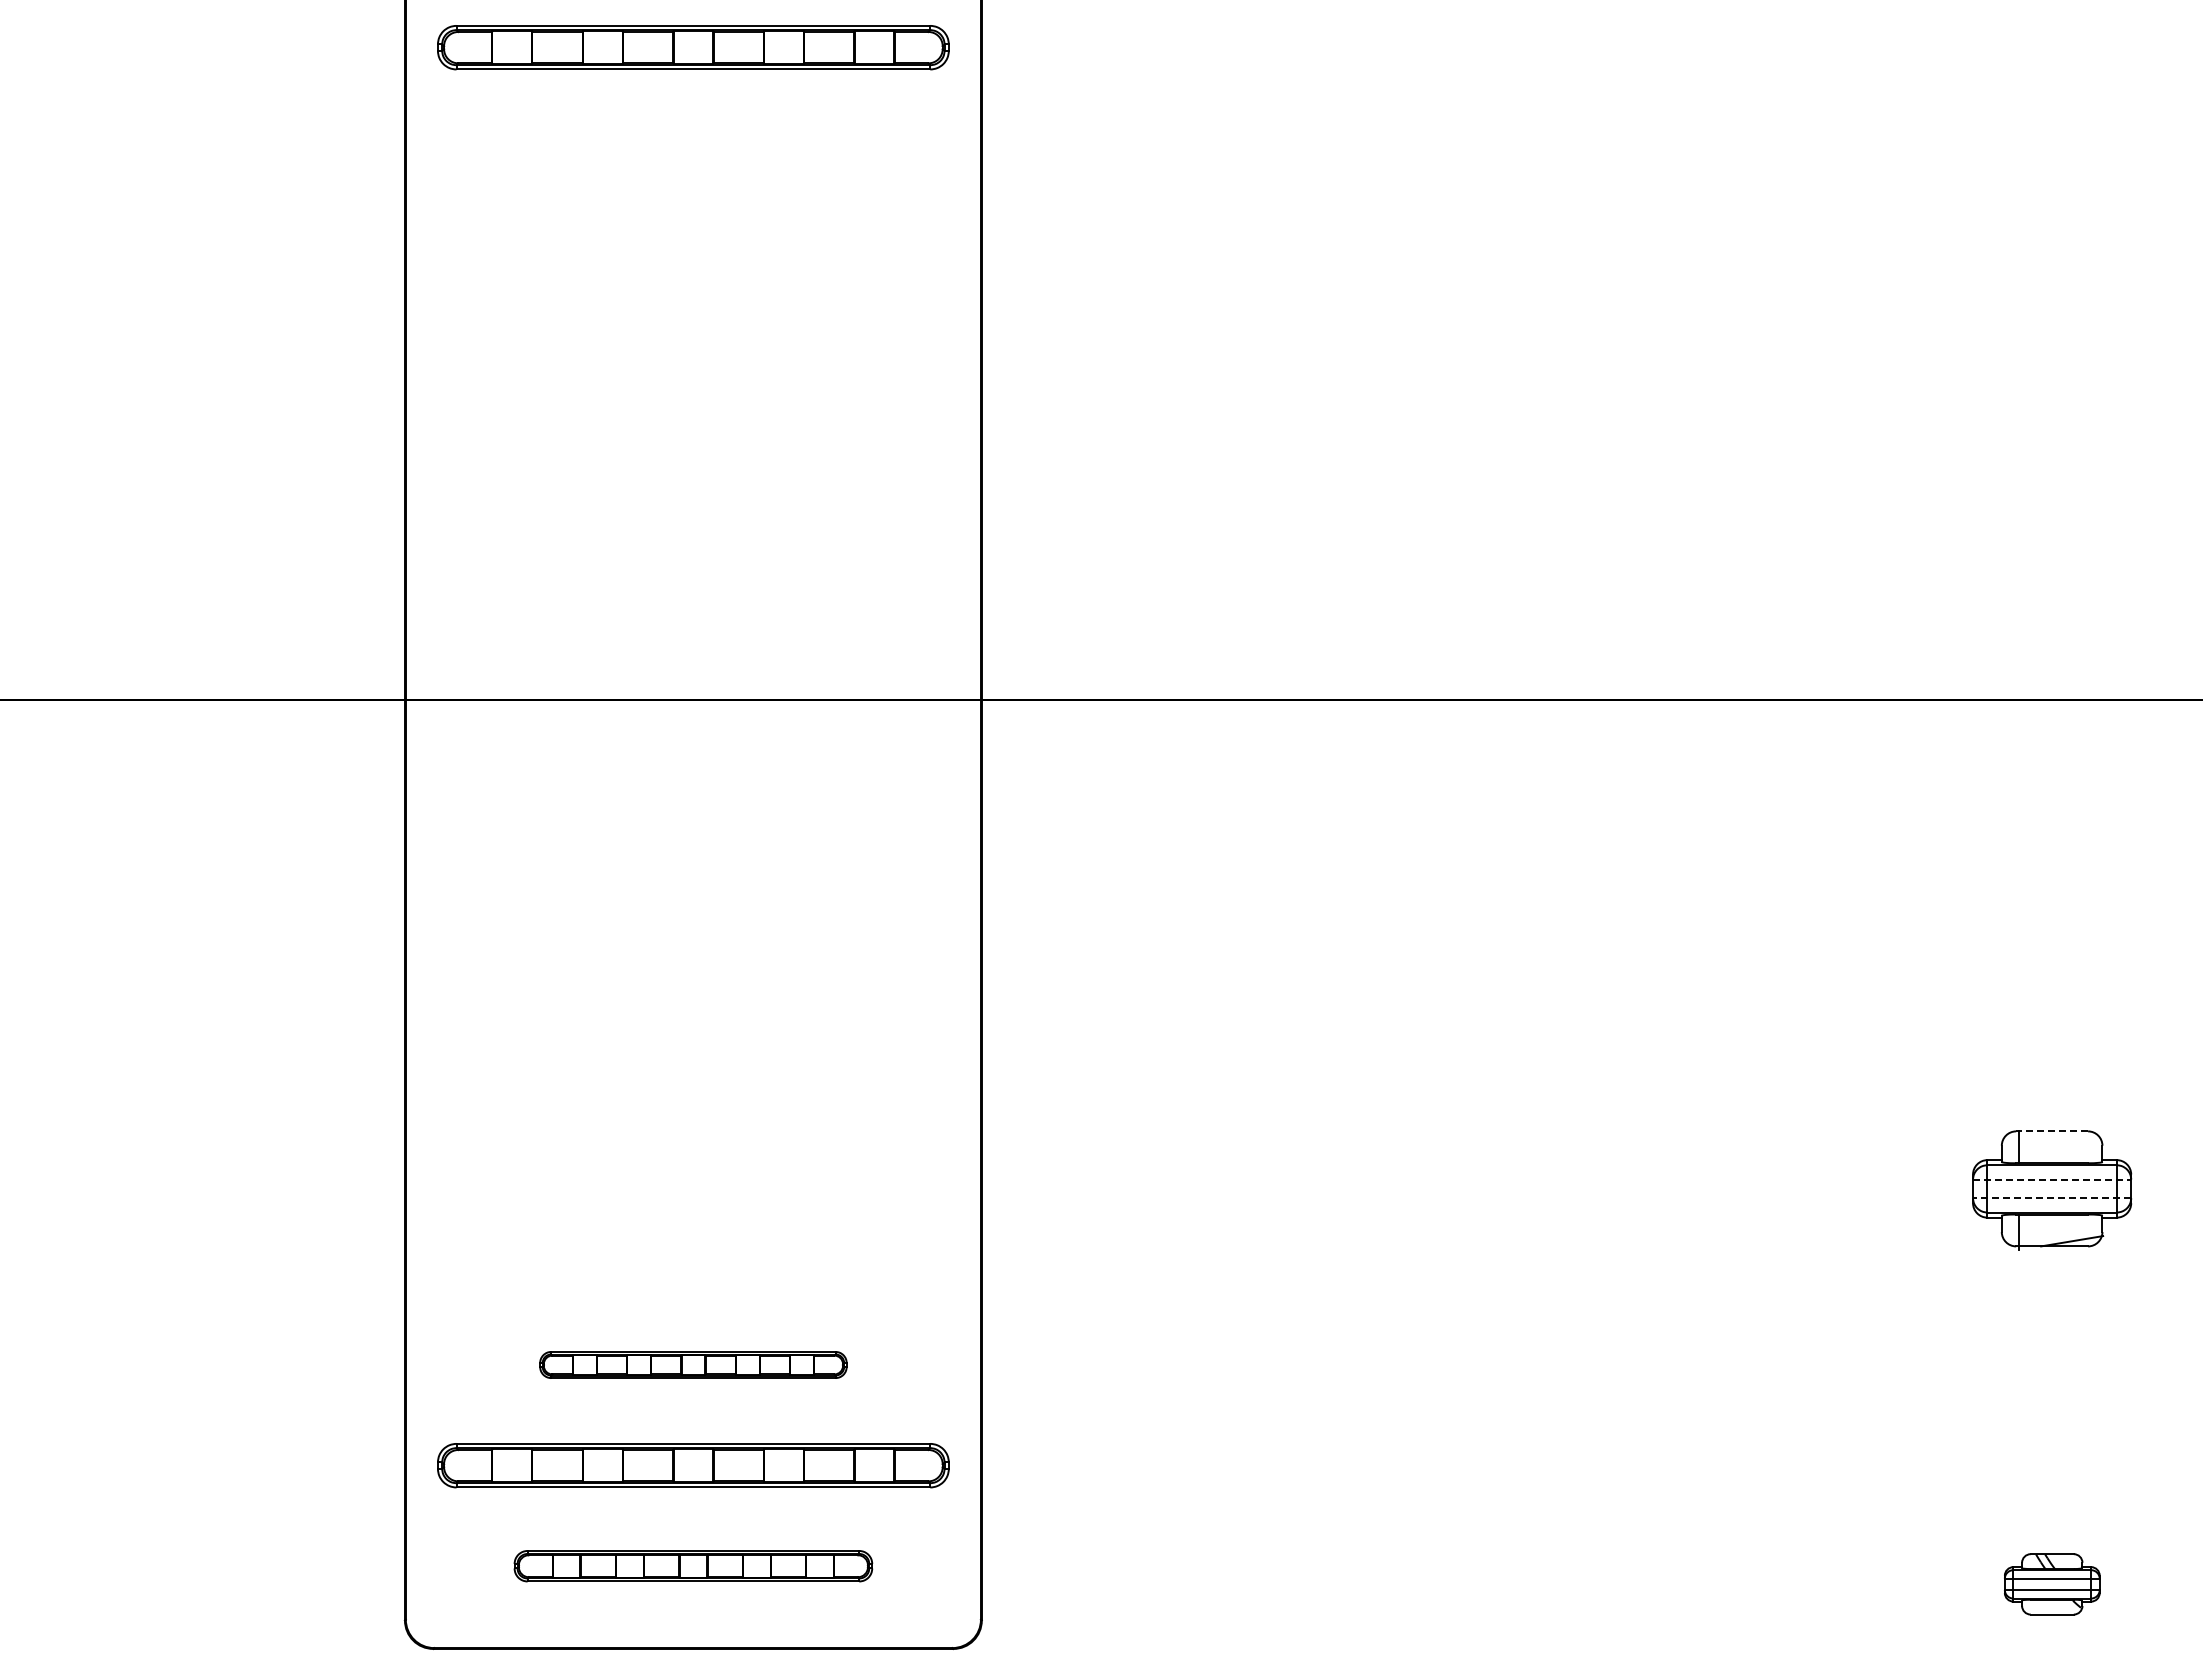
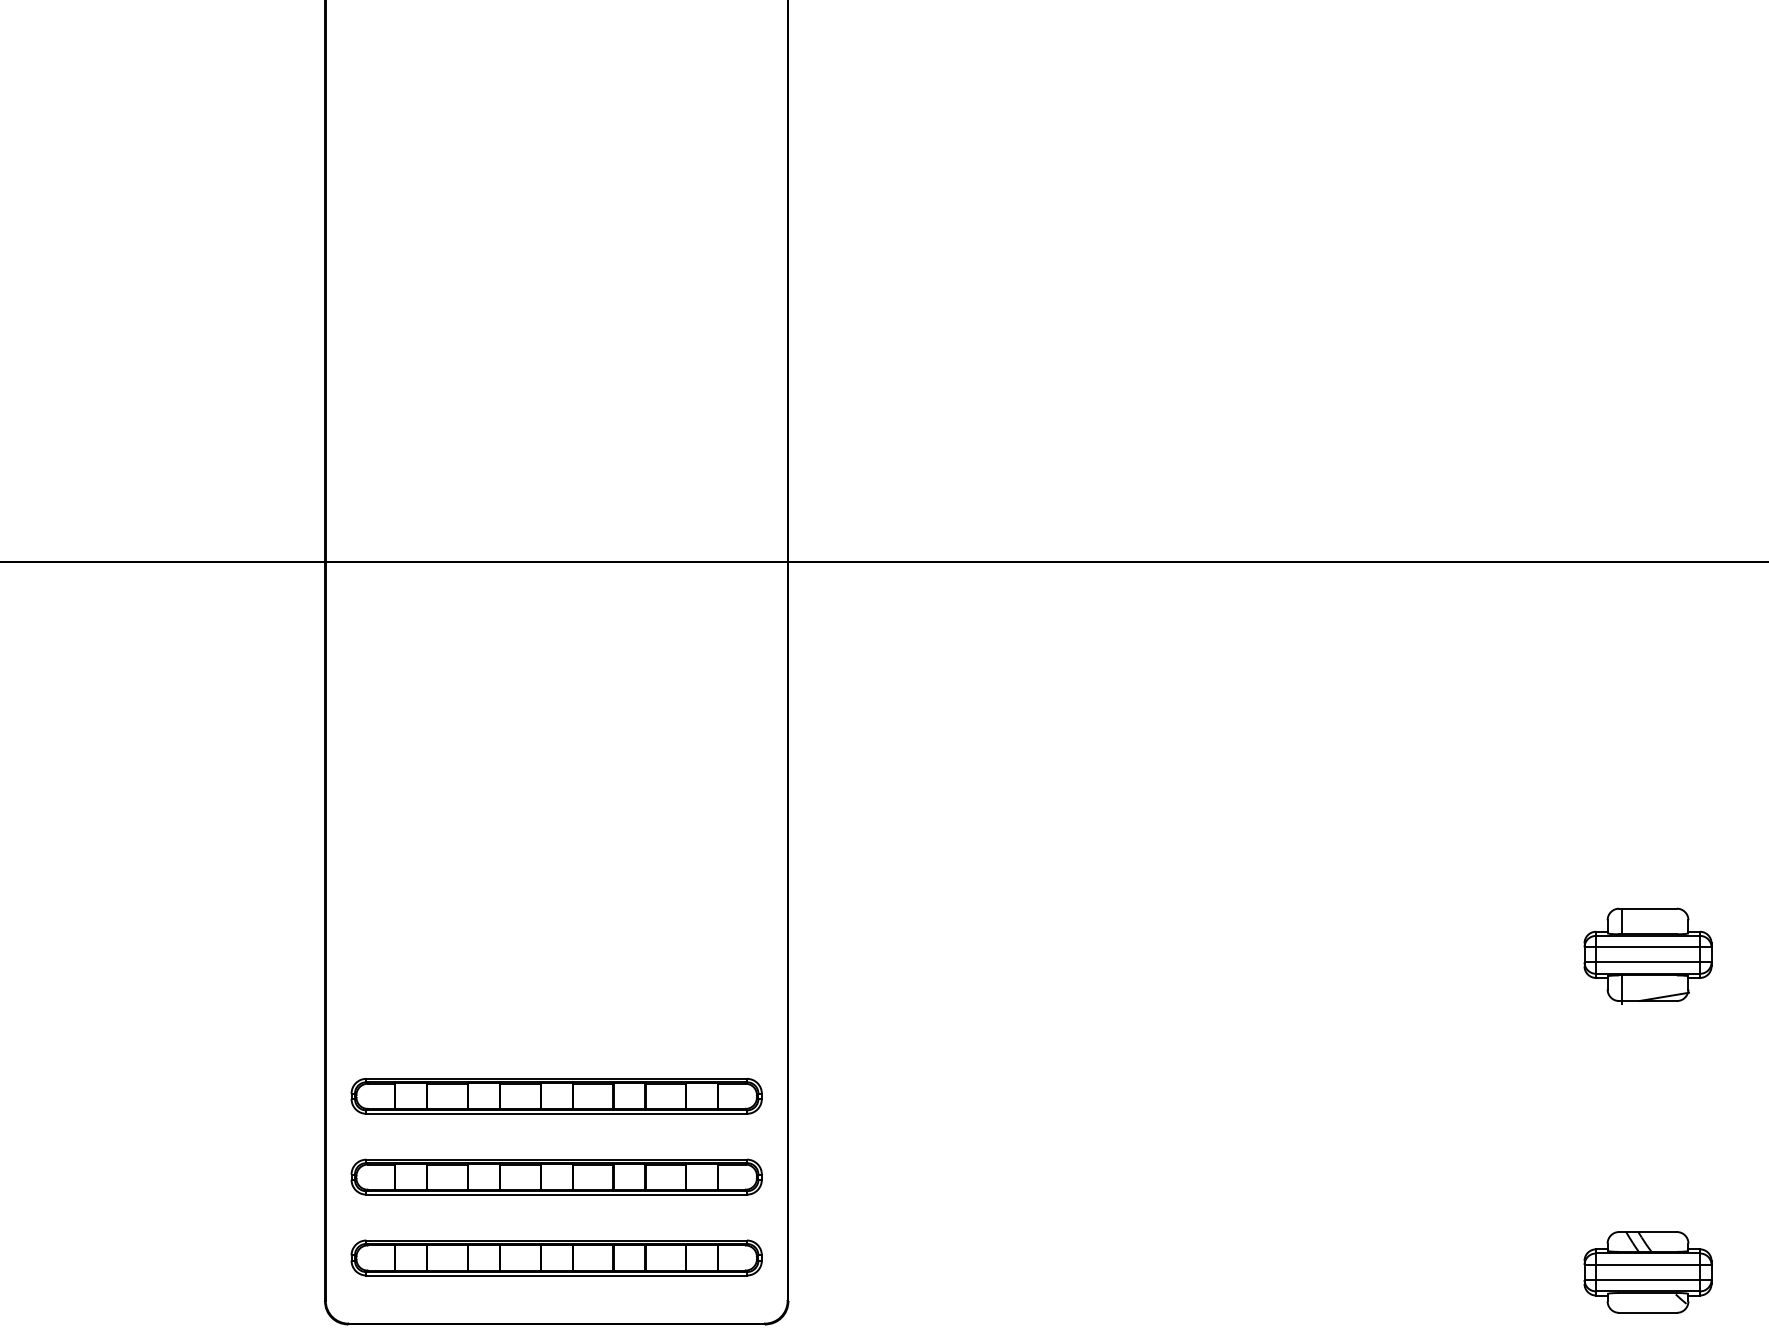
part: (693, 47) -> (556, 38), removed
line: (2052, 1131) -> (1648, 908), dashed -> solid
line: (2052, 1179) -> (1648, 947), dashed -> solid
line: (2051, 1198) -> (1647, 962), dashed -> solid
part: (693, 1364) -> (556, 1095), size x1.67
part: (693, 1565) -> (556, 1257), size x1.43
part: (2052, 1584) -> (1648, 1272), size x1.67

